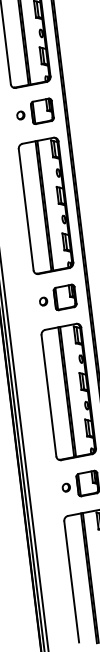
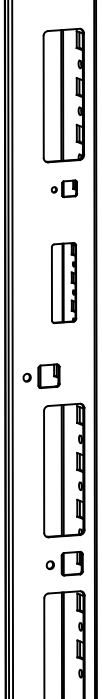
part: (35, 111) -> (64, 188), size x0.7
part: (45, 205) -> (63, 282), size x0.6
part: (57, 297) -> (41, 375), moved

